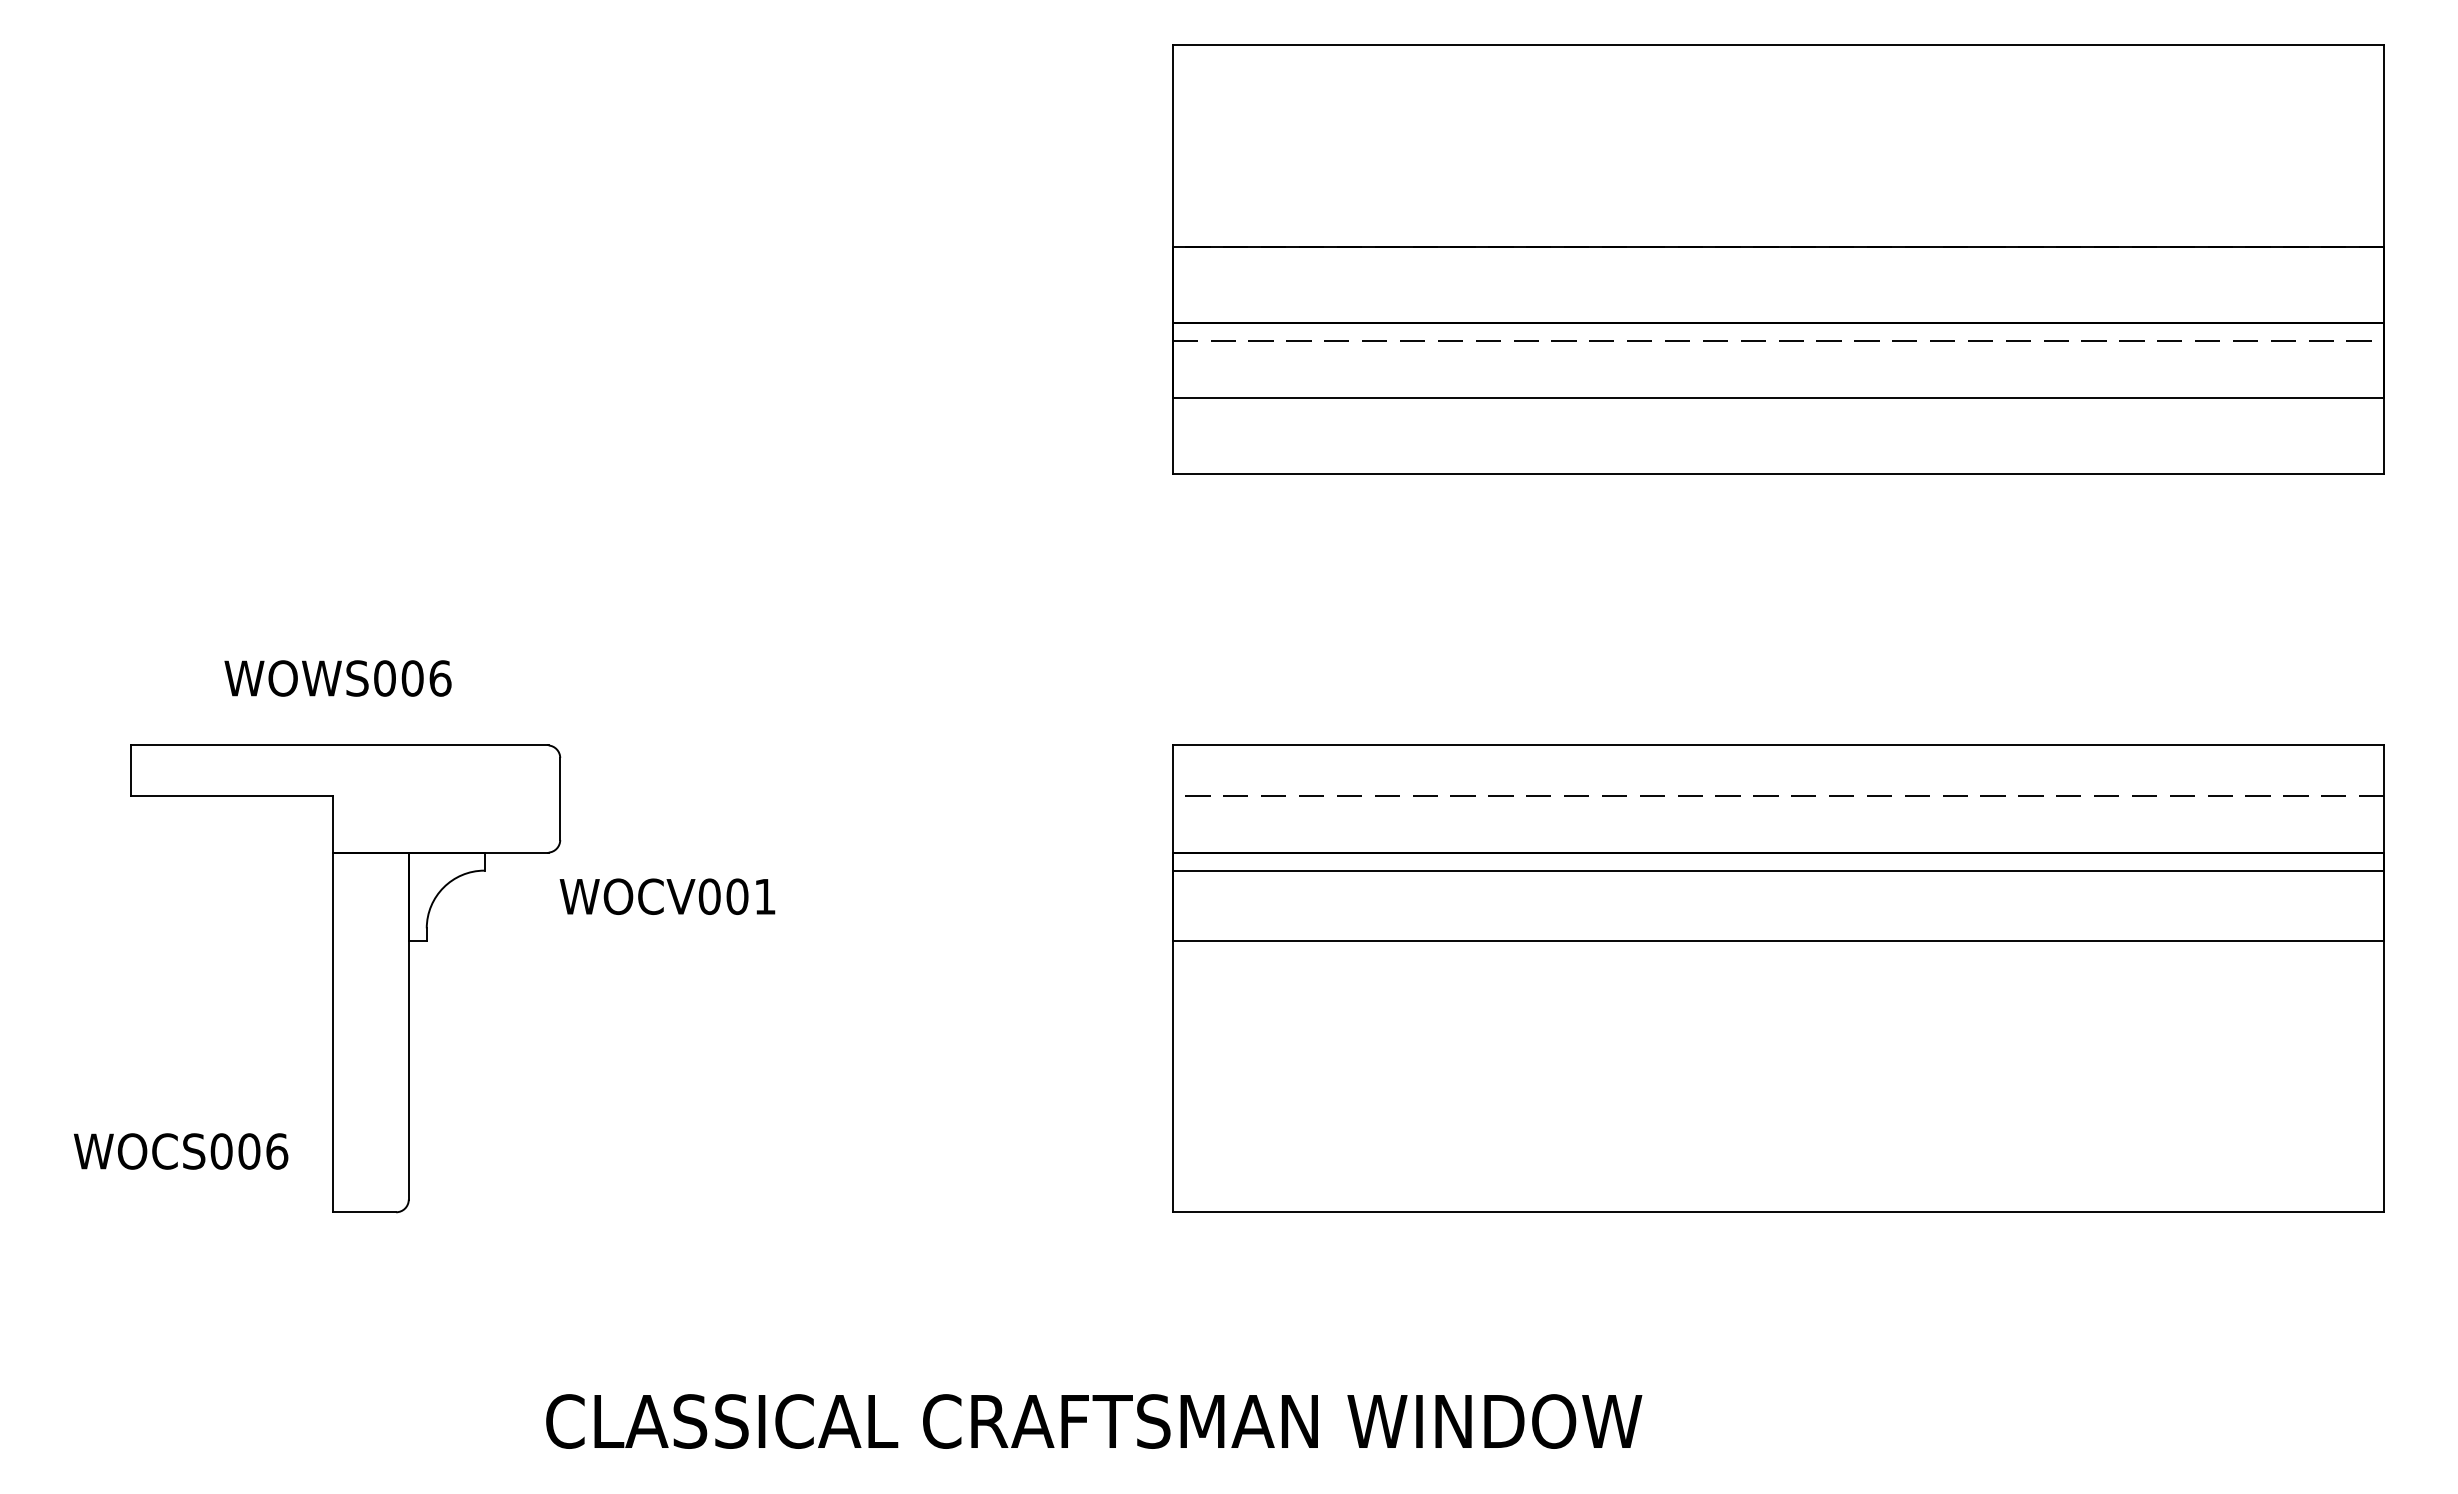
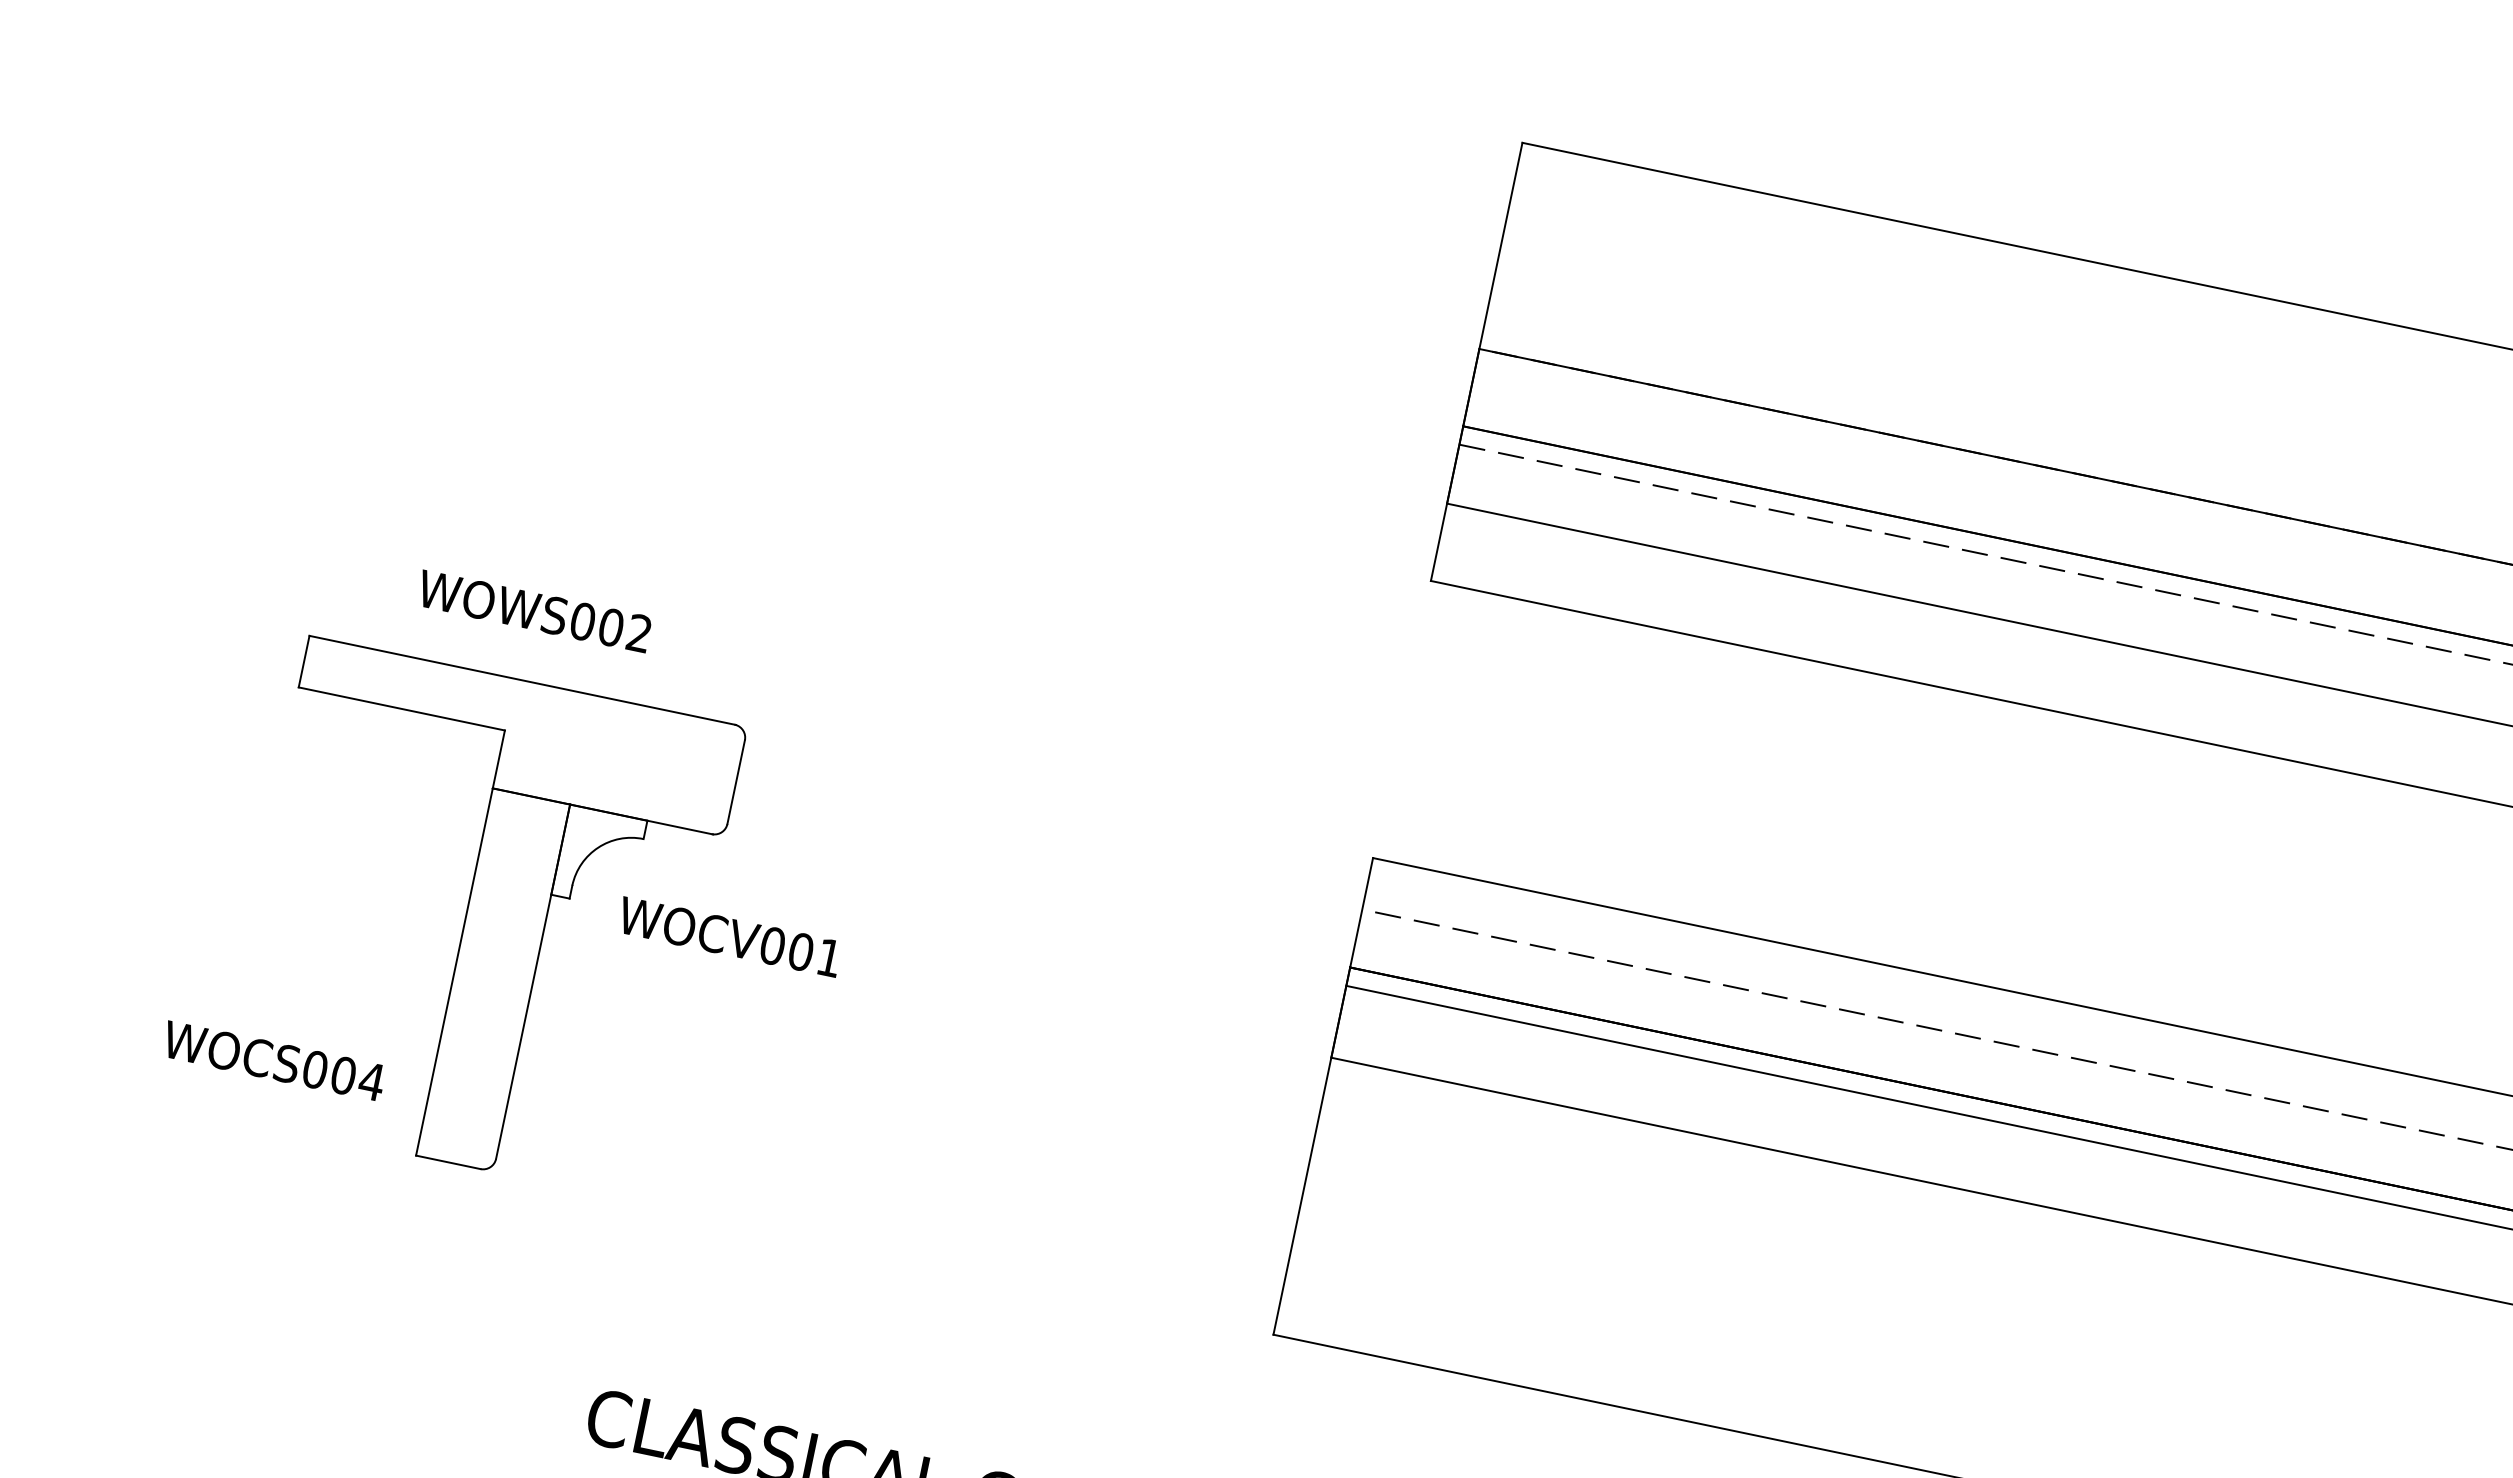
text: (440, 678) -> (639, 633), WOWS006 -> WOWS002
text: (667, 896) -> (729, 936), moved
text: (276, 1151) -> (371, 1081), WOCS006 -> WOCS004

